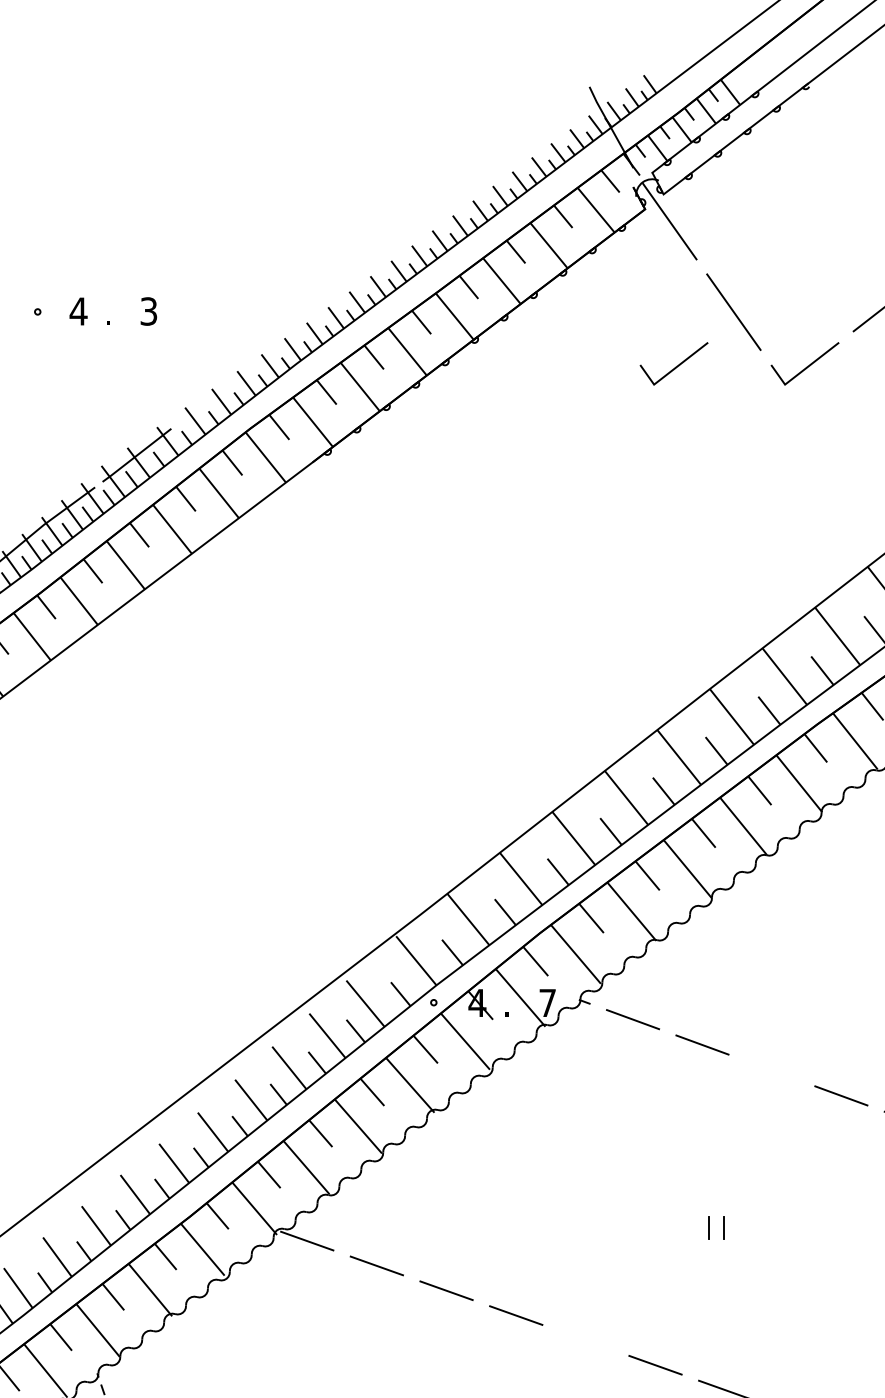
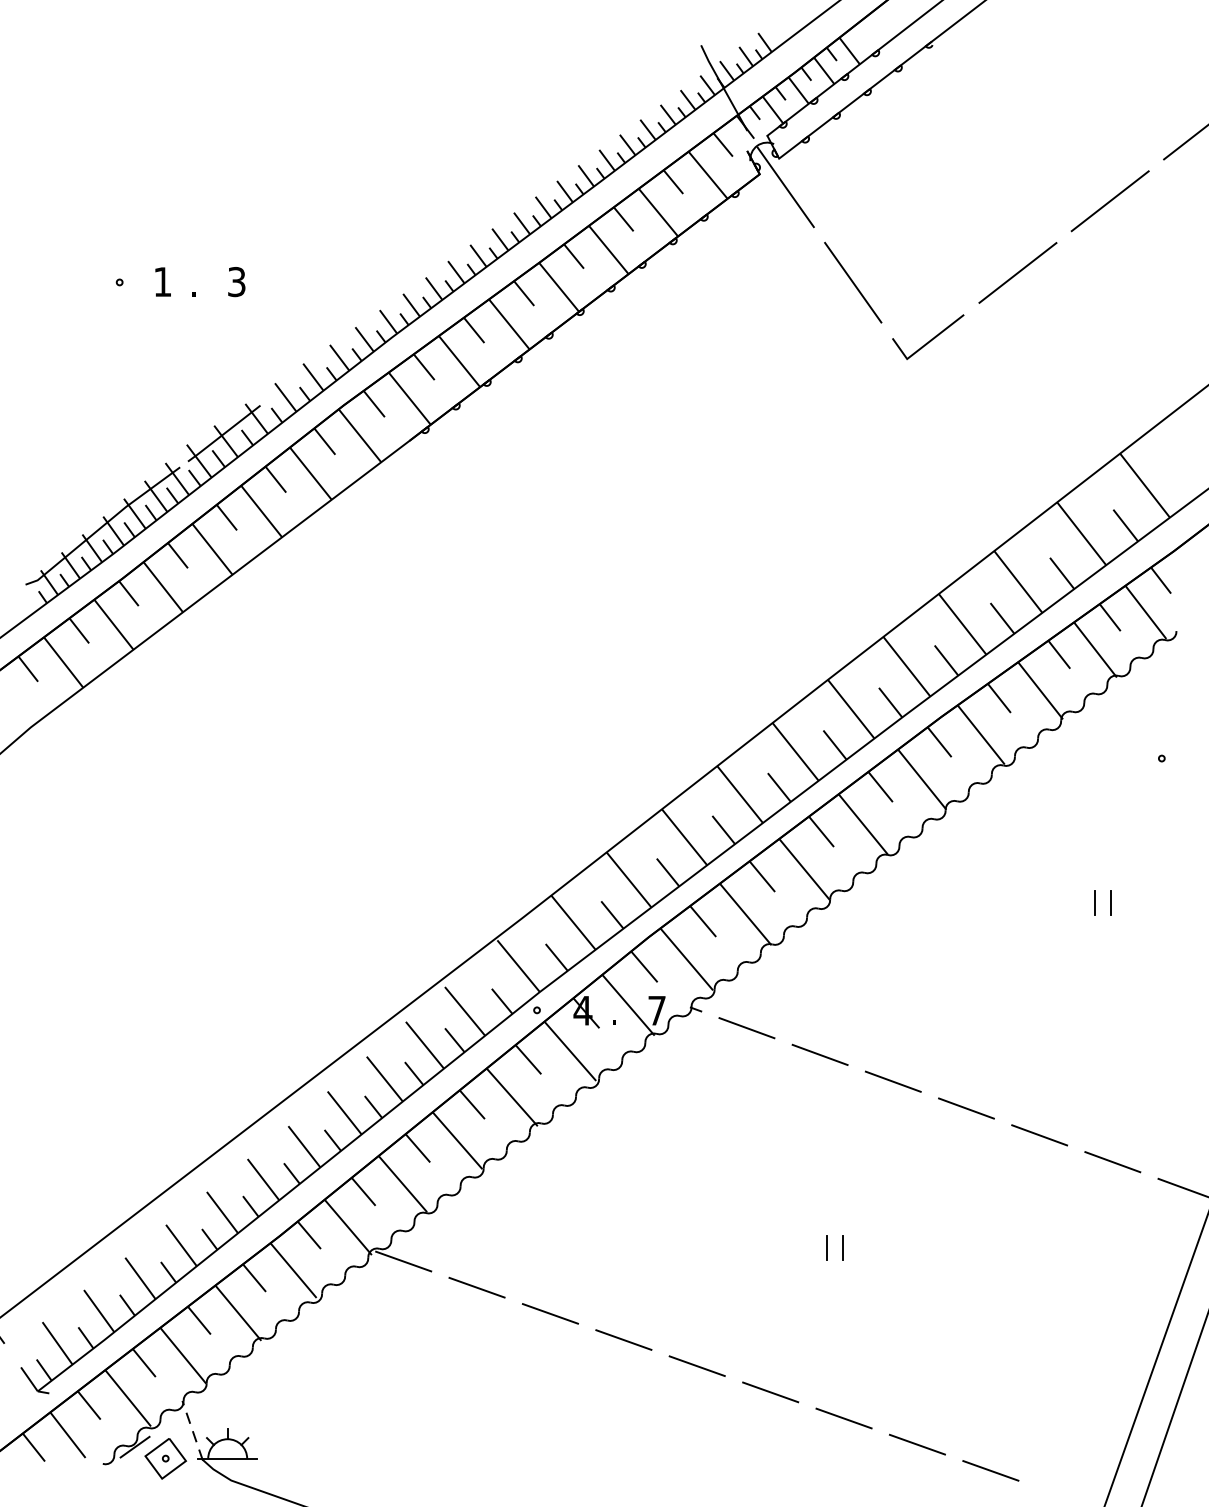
text: (78, 311) -> (162, 281), 4 -> 1
line: (677, 365) -> (793, 338), removed
line: (771, 1070) -> (892, 1081), added
line: (585, 1340) -> (696, 1366), added

